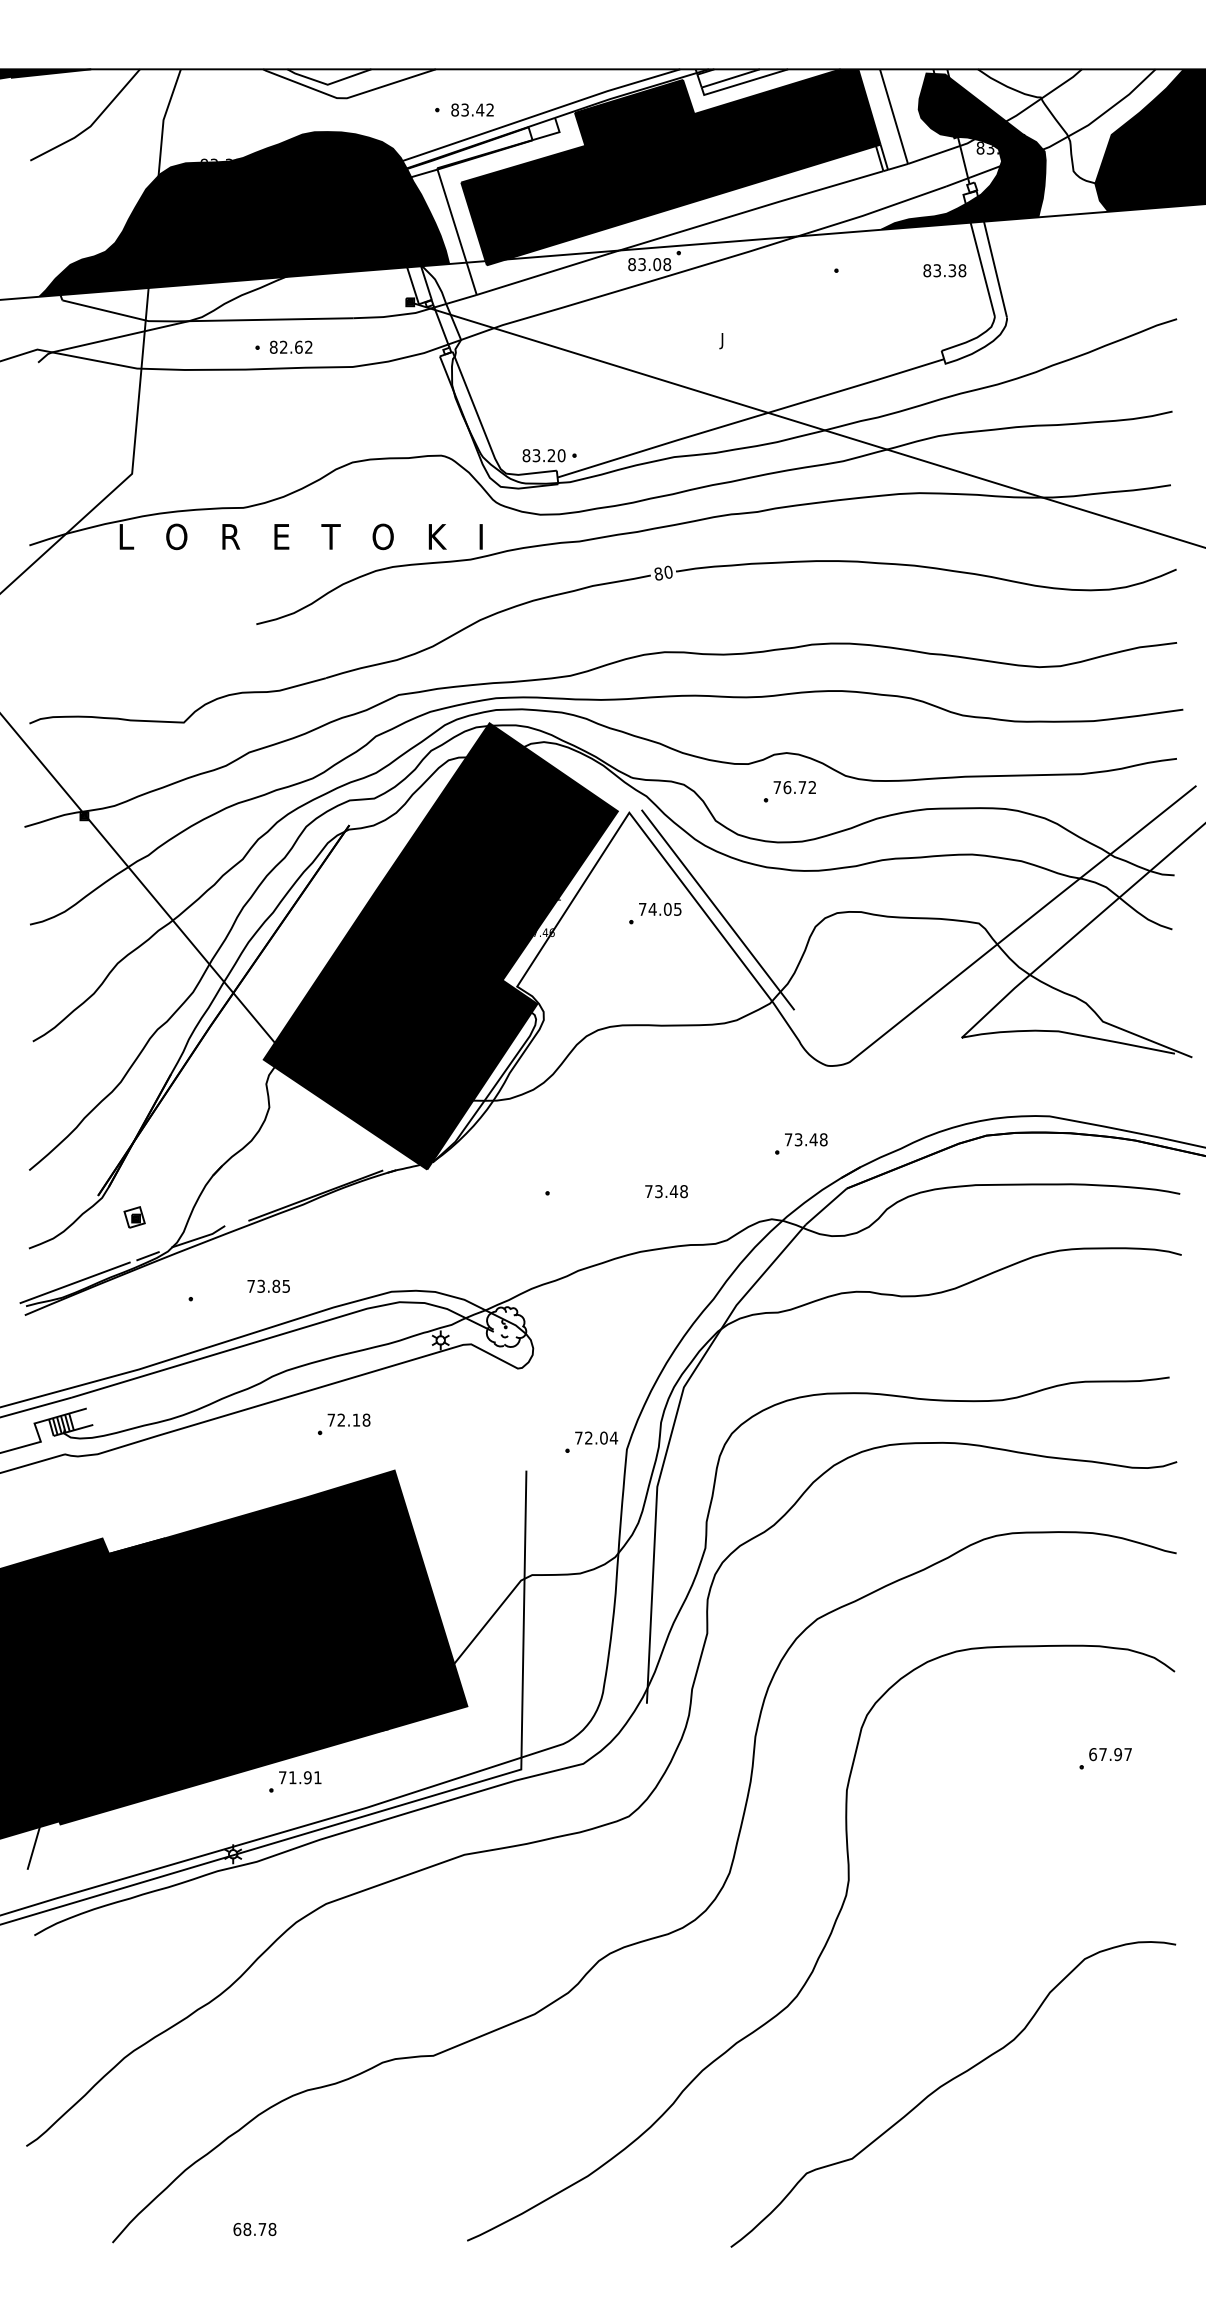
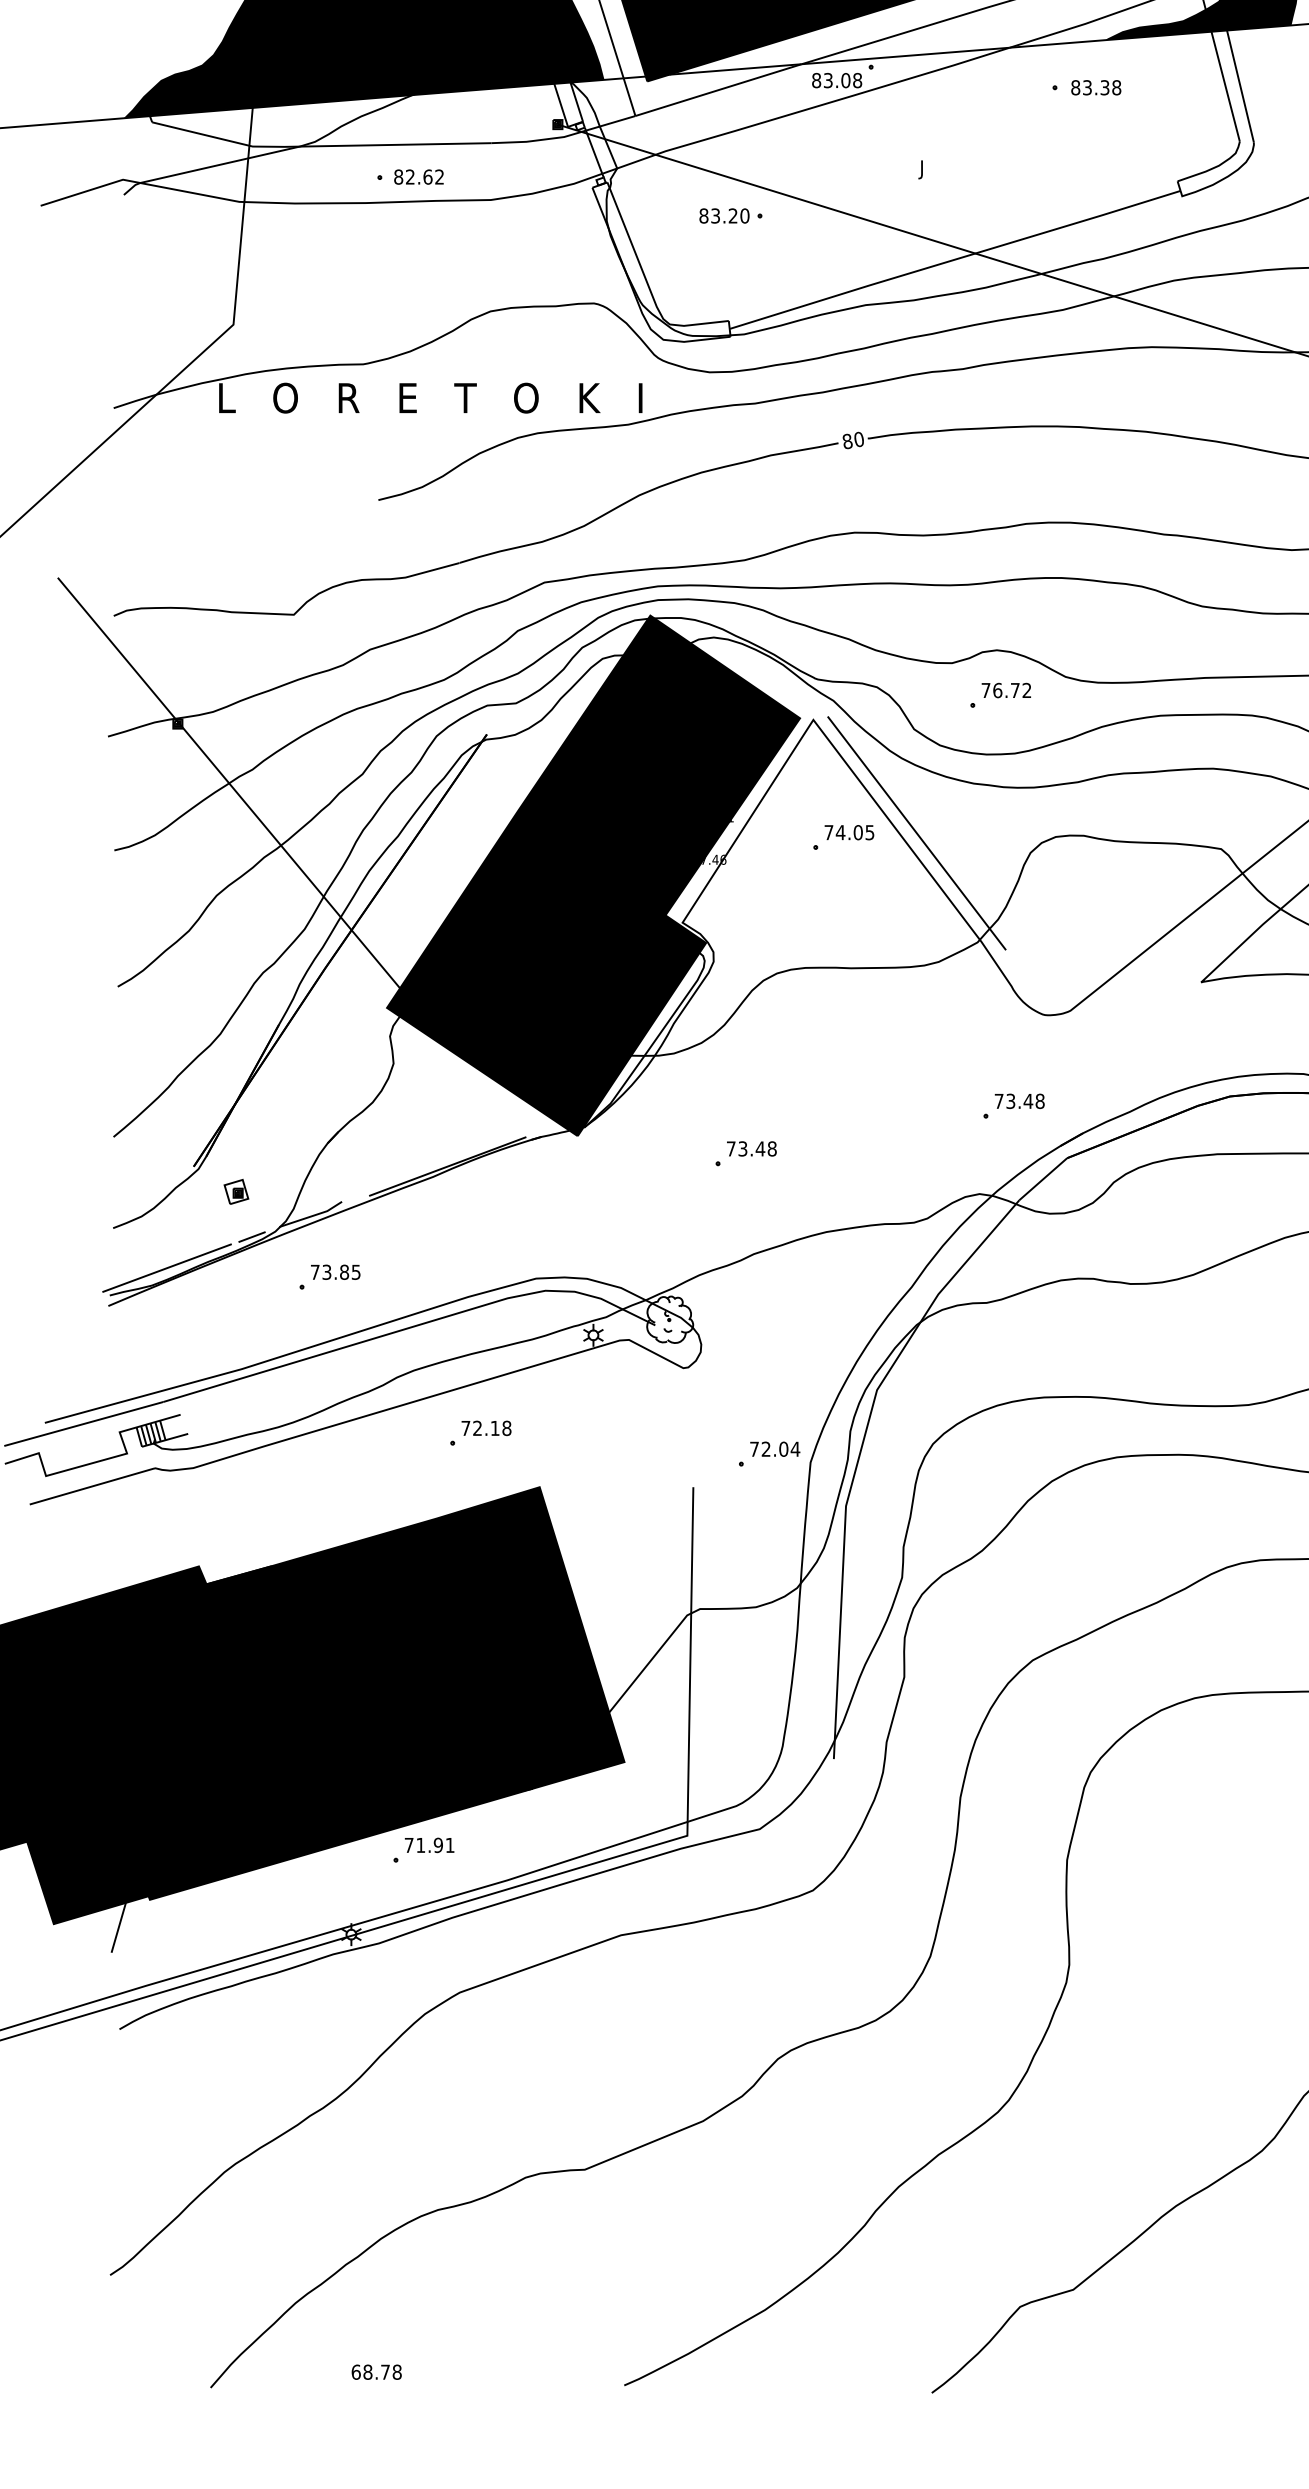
text: (944, 270) -> (1095, 87), moved
part: (549, 455) -> (730, 215), moved
text: (666, 1191) -> (751, 1148), moved
text: (268, 1285) -> (335, 1271), moved

